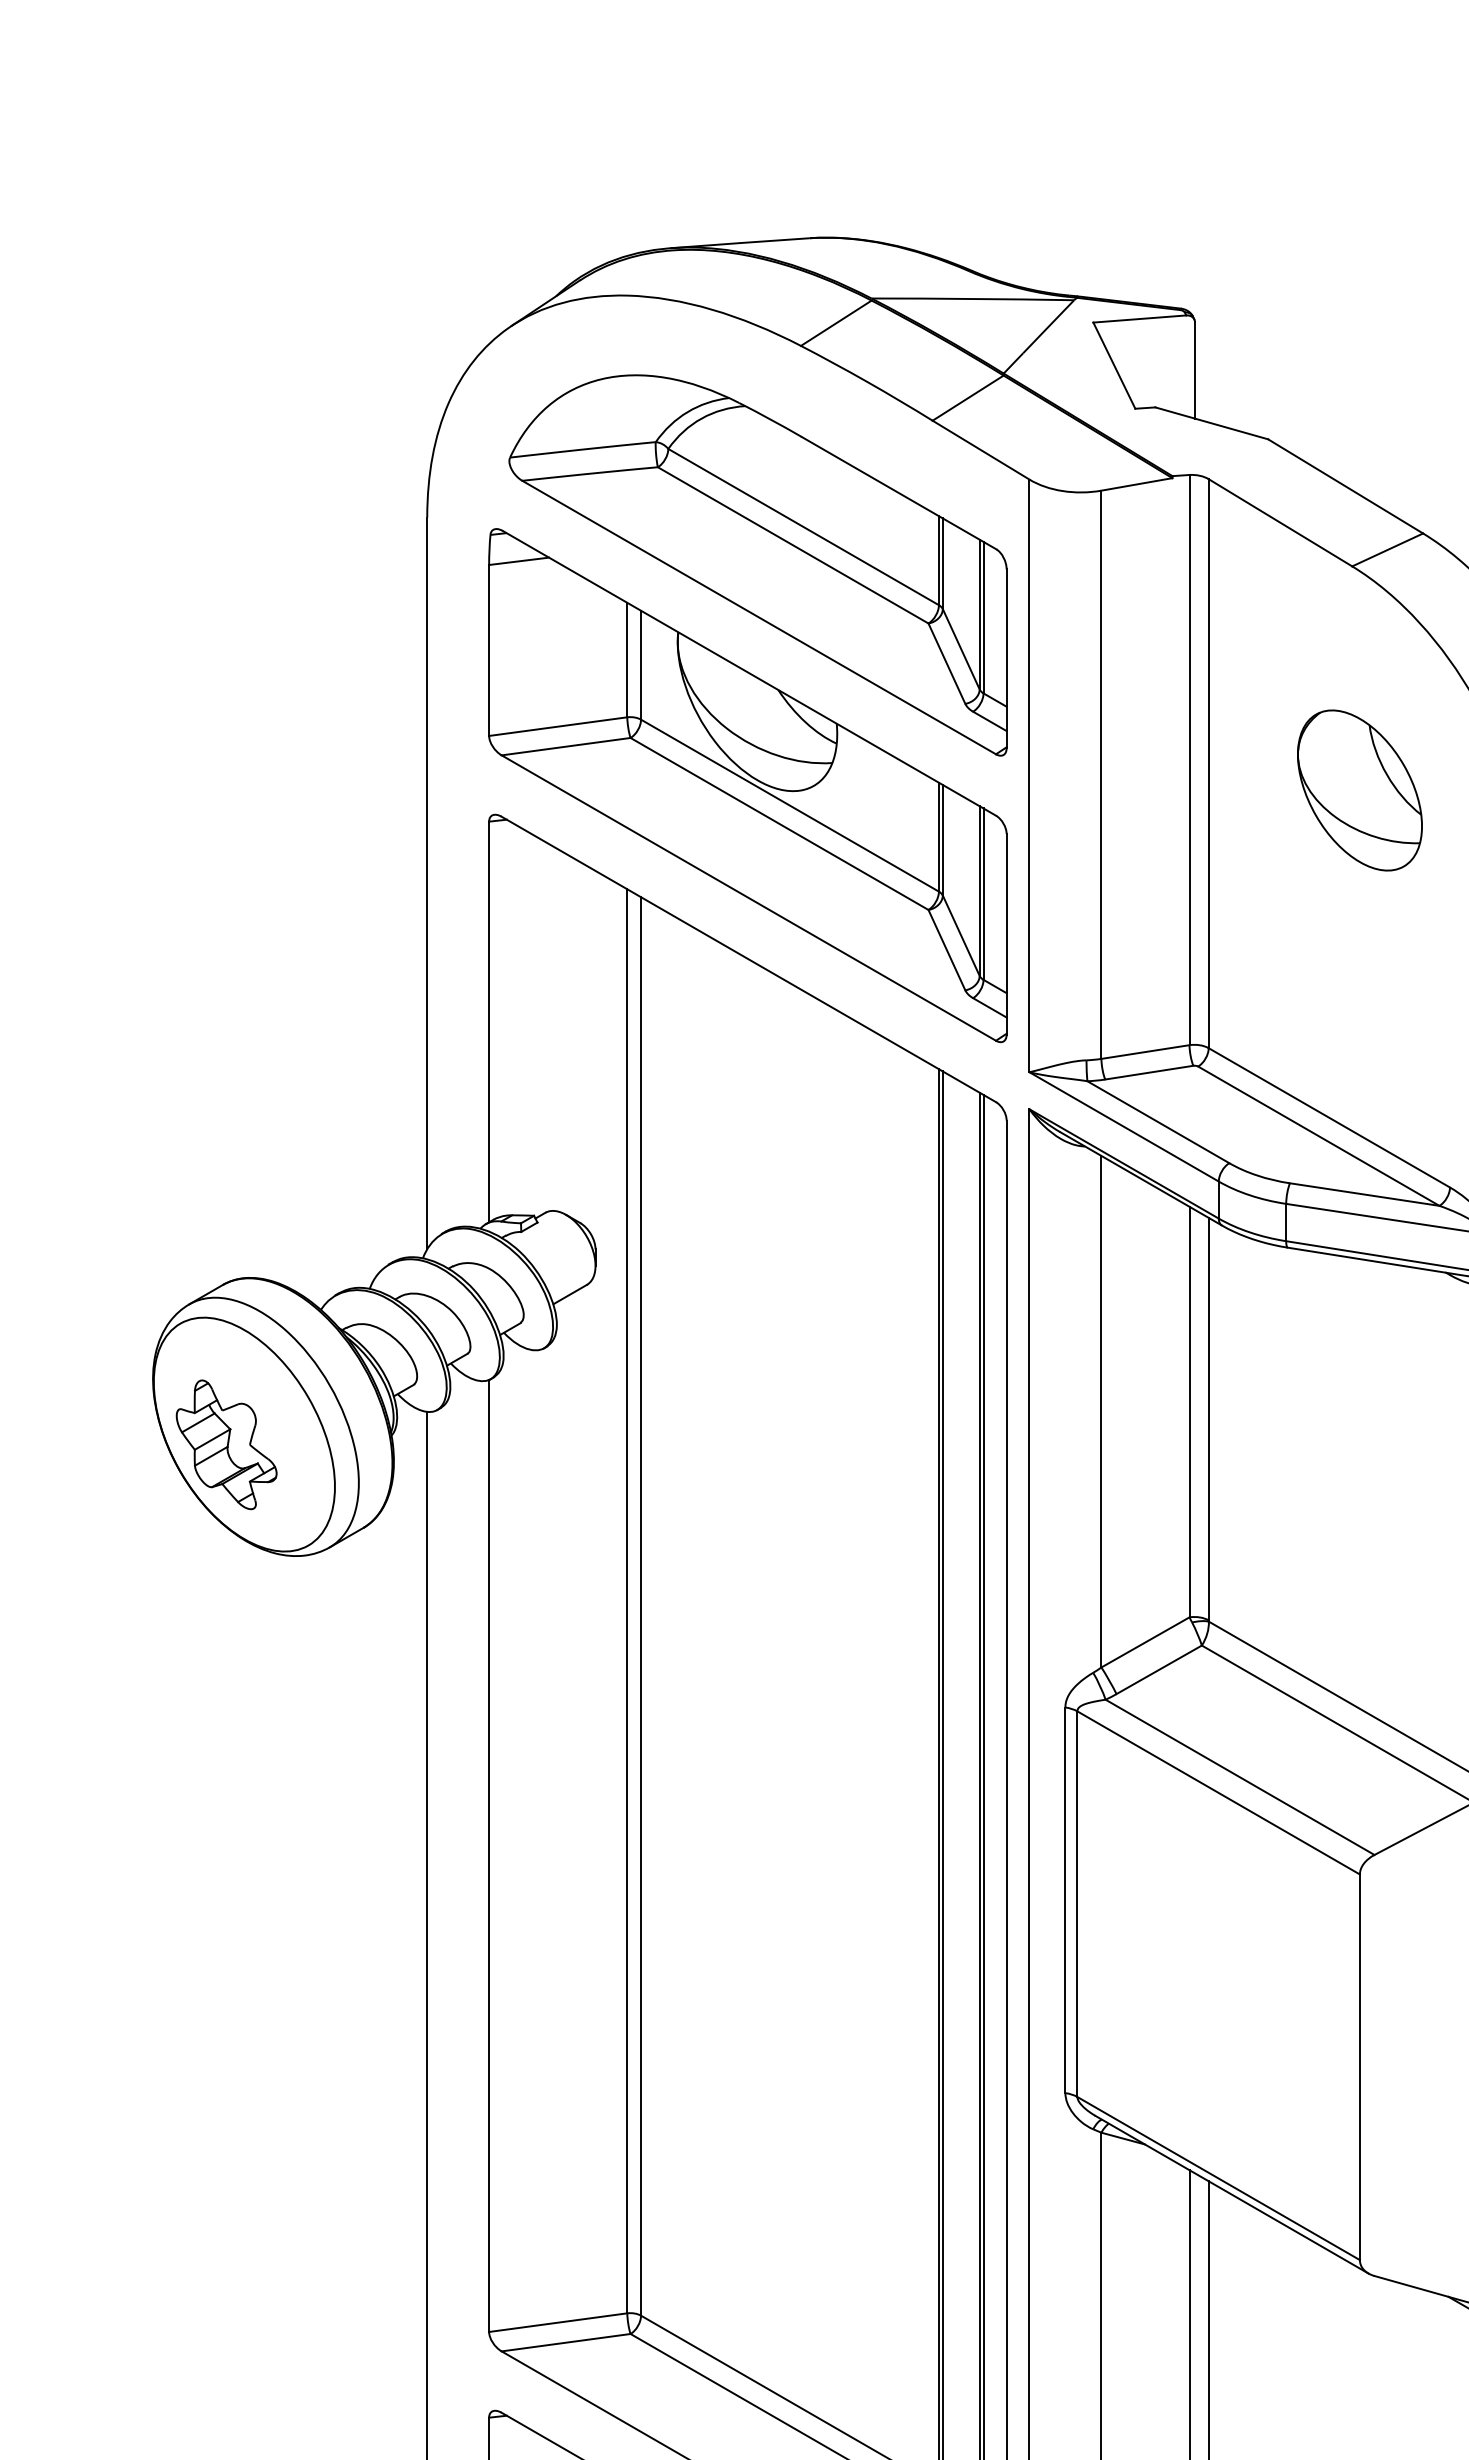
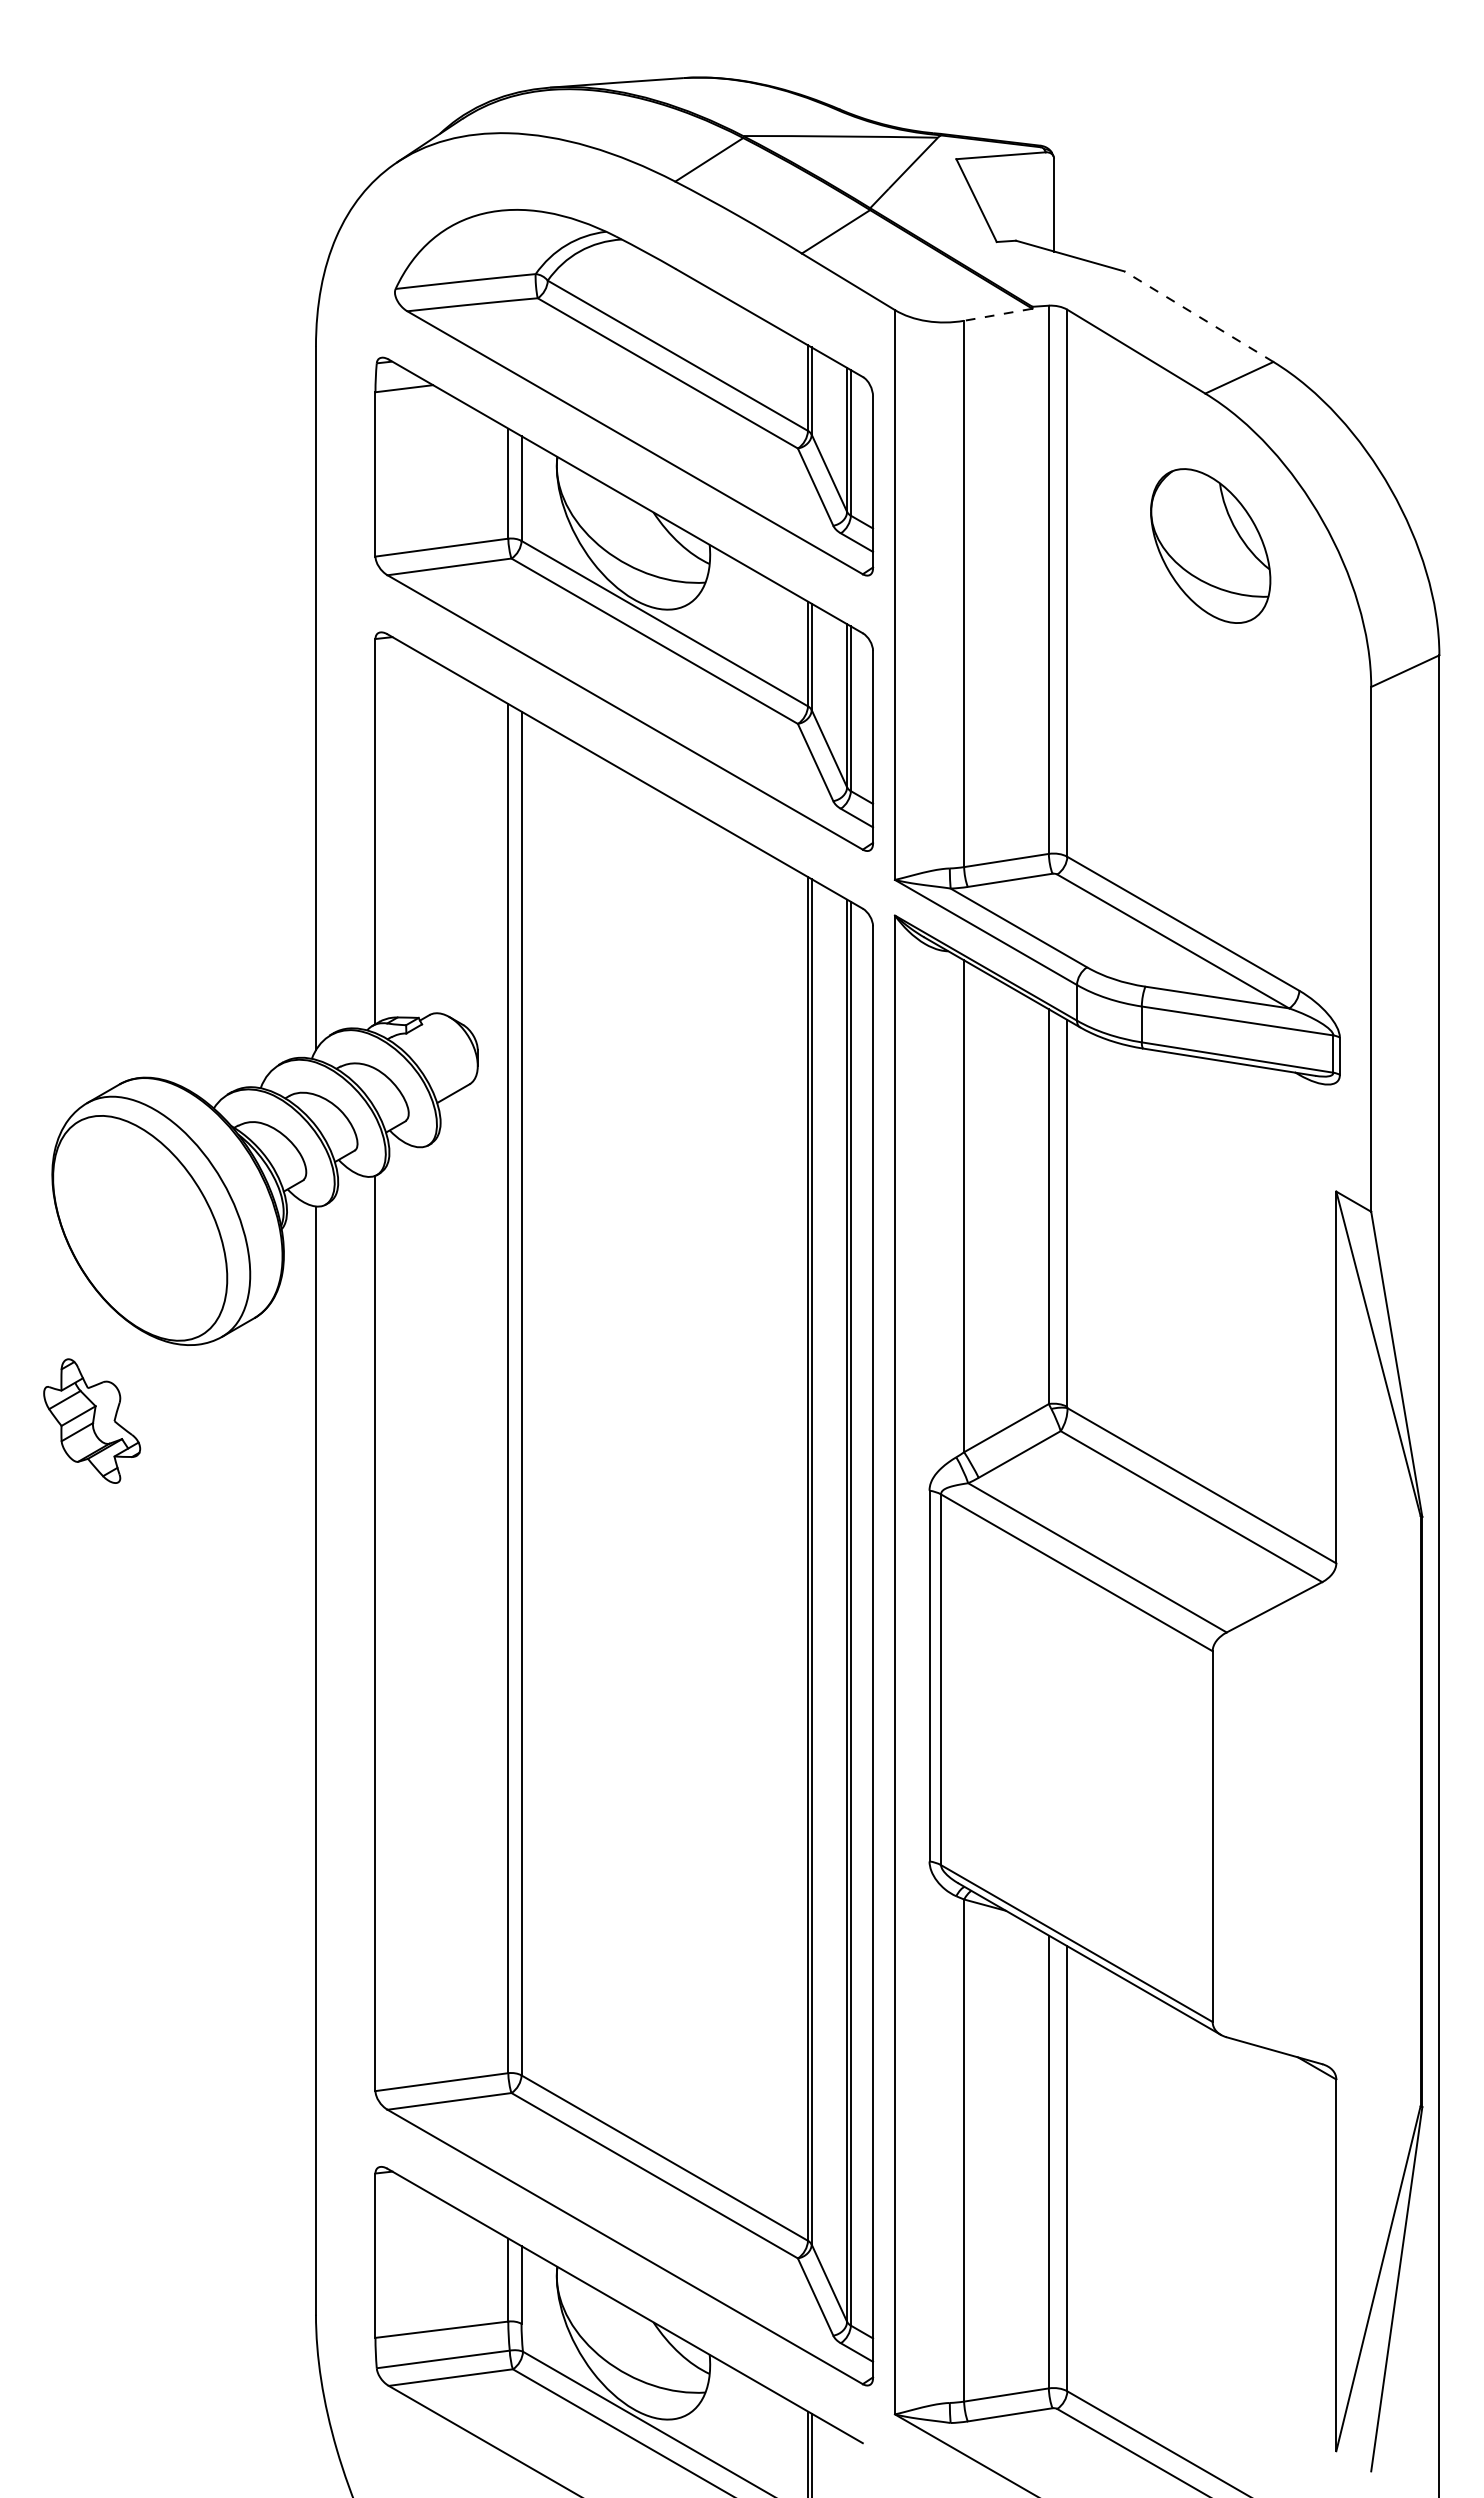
line: (1137, 484) -> (998, 314), solid -> dashed
line: (1345, 486) -> (1198, 316), solid -> dashed
part: (1359, 789) -> (1210, 545), moved
part: (227, 1444) -> (92, 1420), moved

